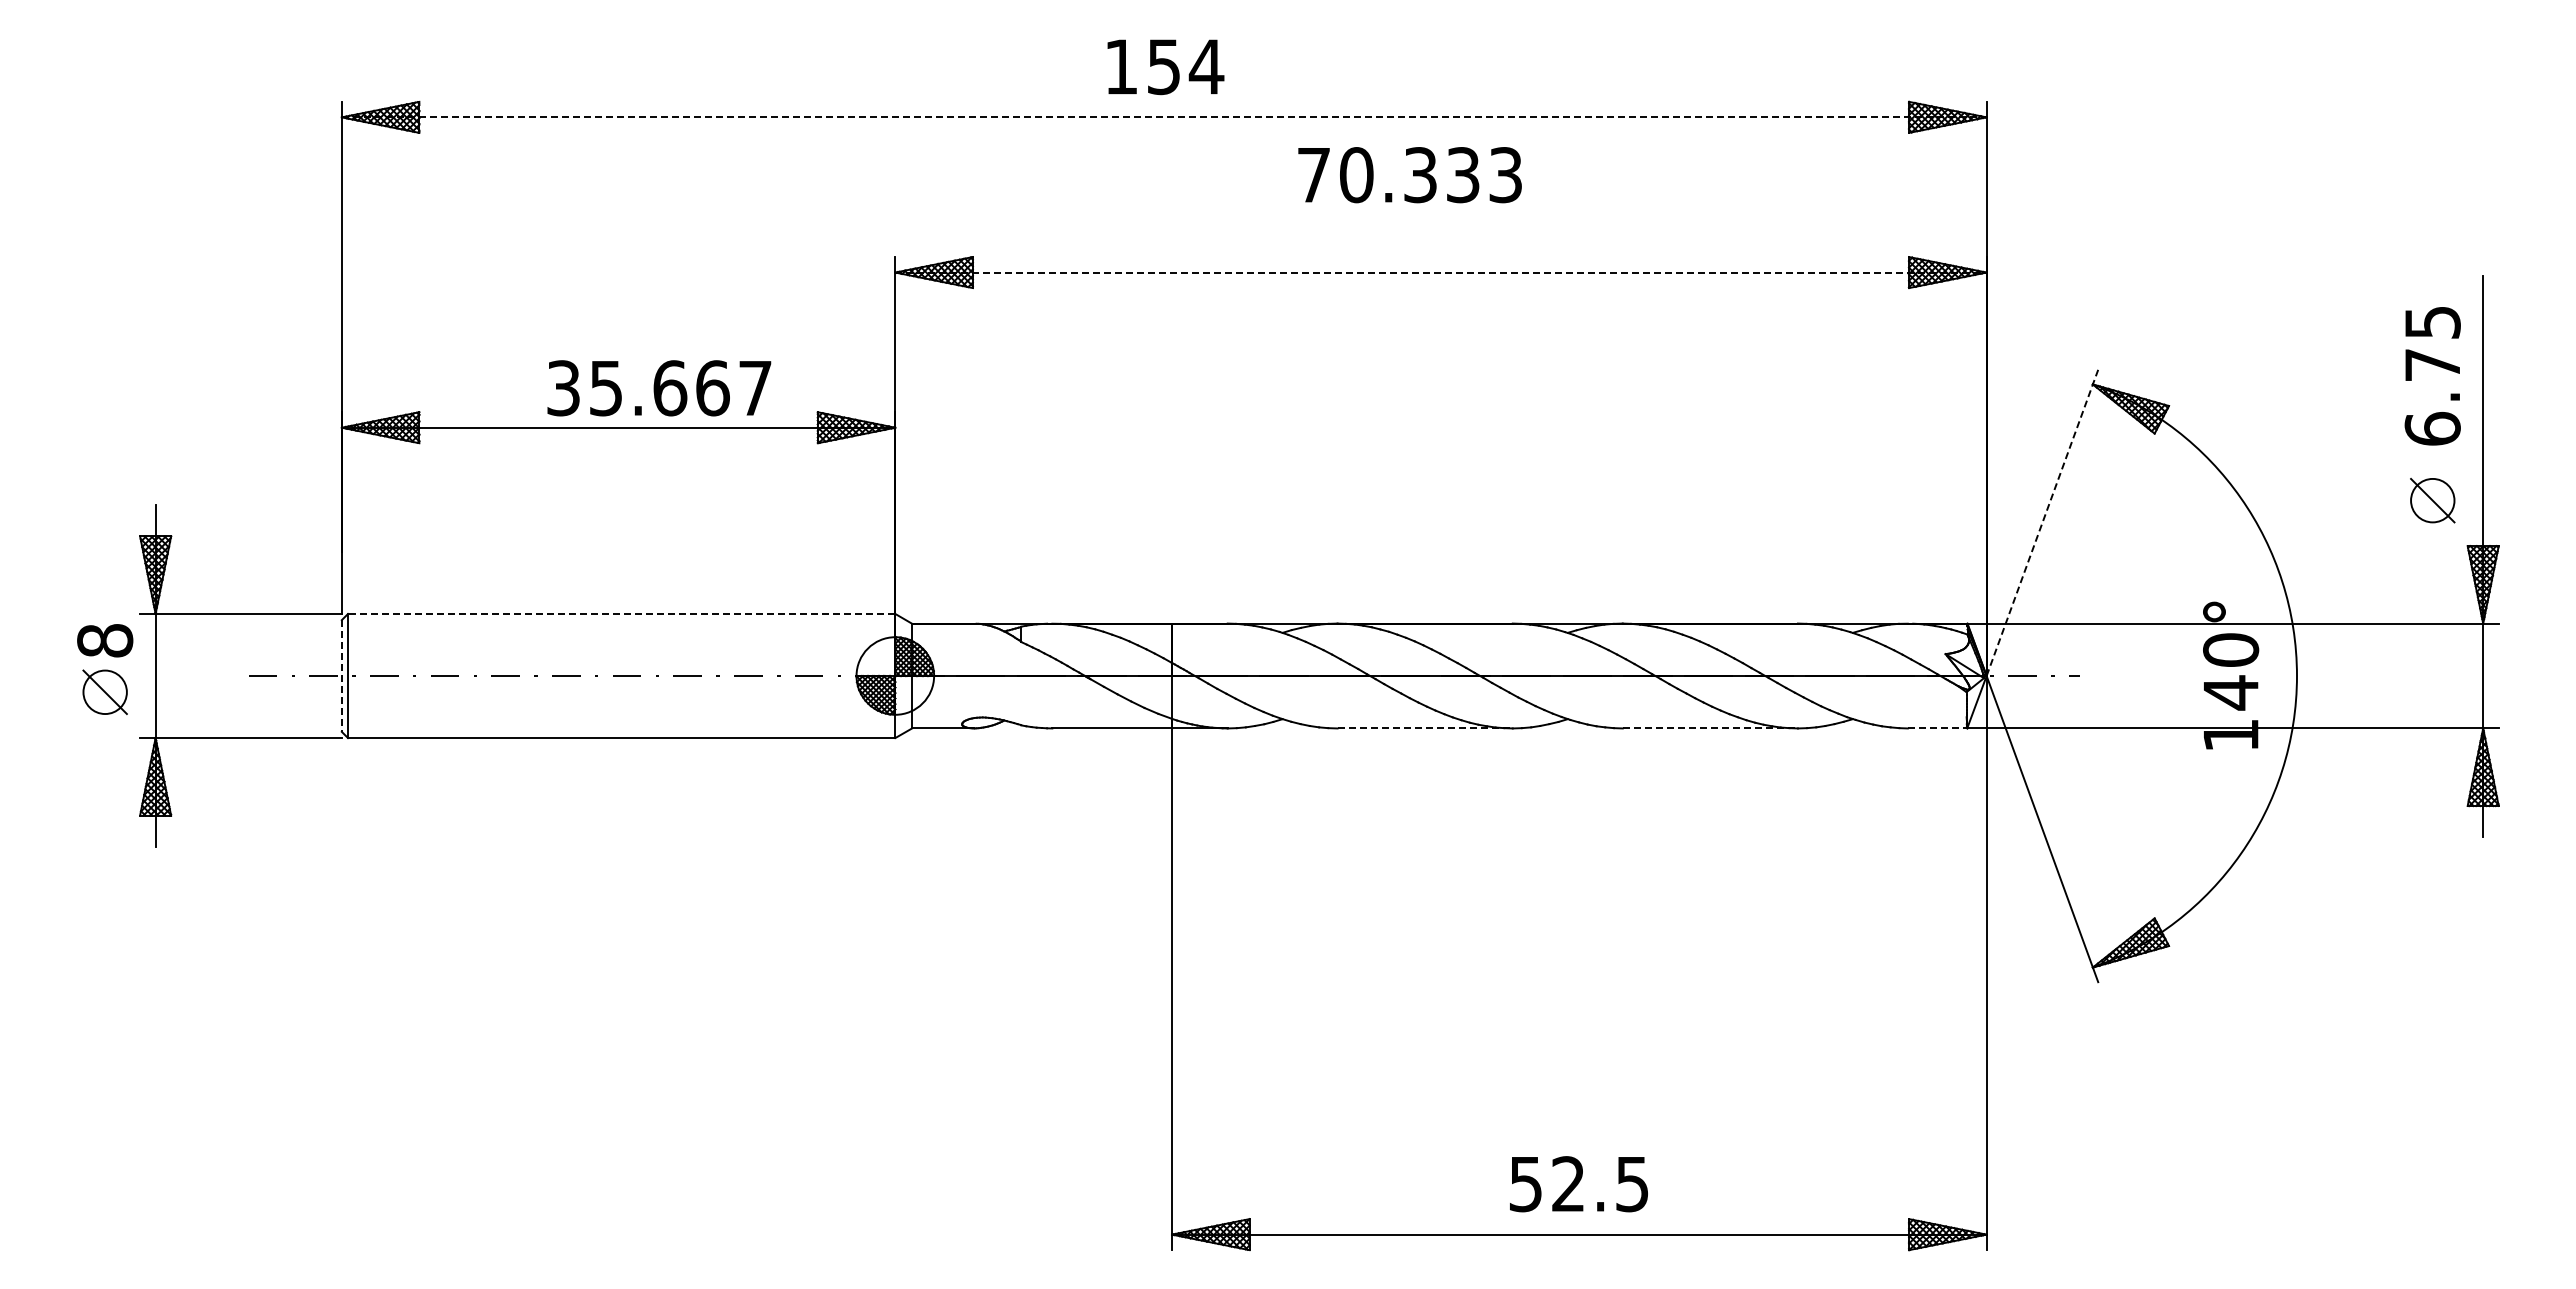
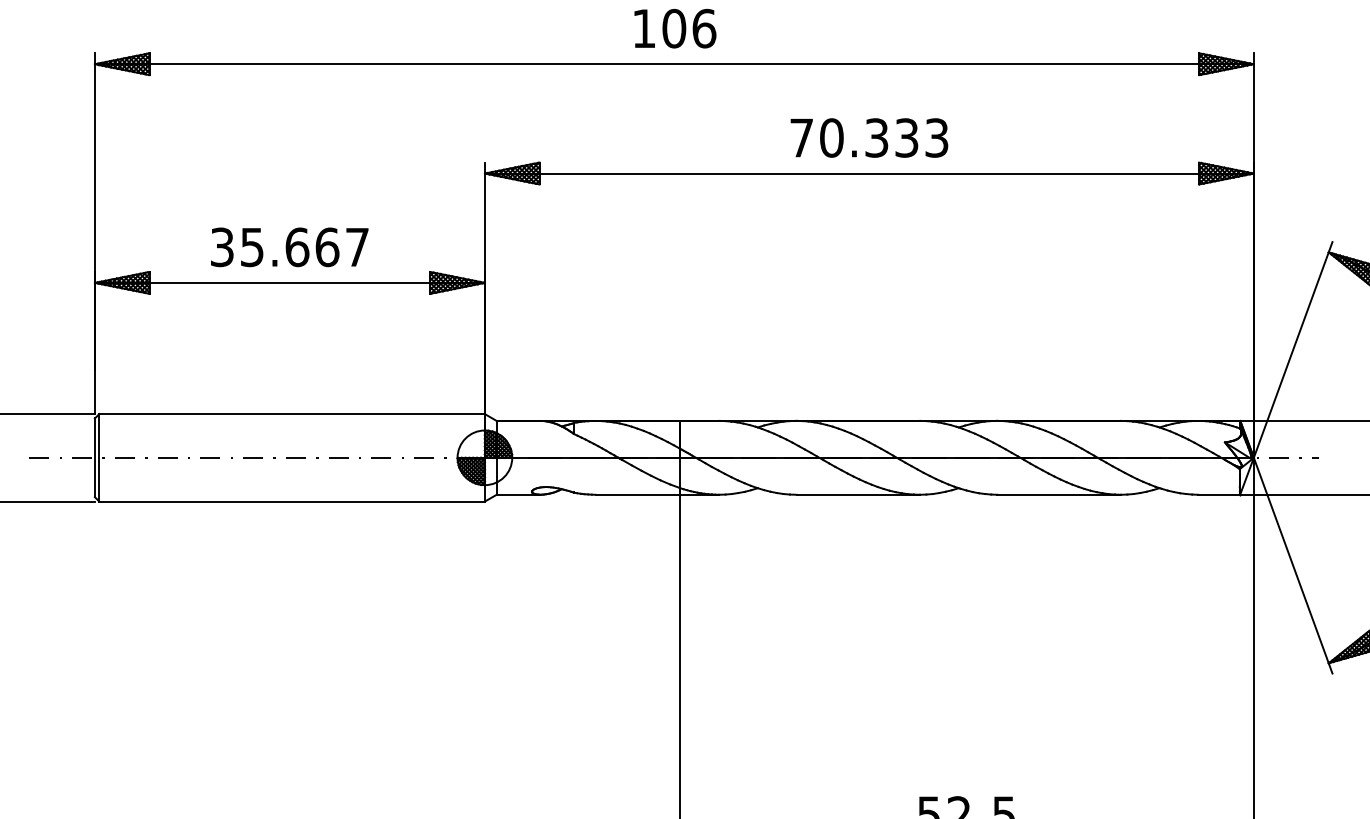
text: (1185, 66) -> (689, 28), 154 -> 106
line: (1164, 117) -> (674, 64), dashed -> solid
text: (1409, 175) -> (869, 138), moved
line: (1440, 272) -> (869, 173), dashed -> solid
text: (659, 388) -> (289, 247), moved
line: (2042, 522) -> (1293, 349), dashed -> solid
line: (621, 613) -> (291, 413), dashed -> solid
line: (341, 676) -> (94, 458), dashed -> solid
line: (1425, 728) -> (858, 494), dashed -> solid
line: (1710, 728) -> (1059, 494), dashed -> solid
line: (1937, 728) -> (1219, 494), dashed -> solid

